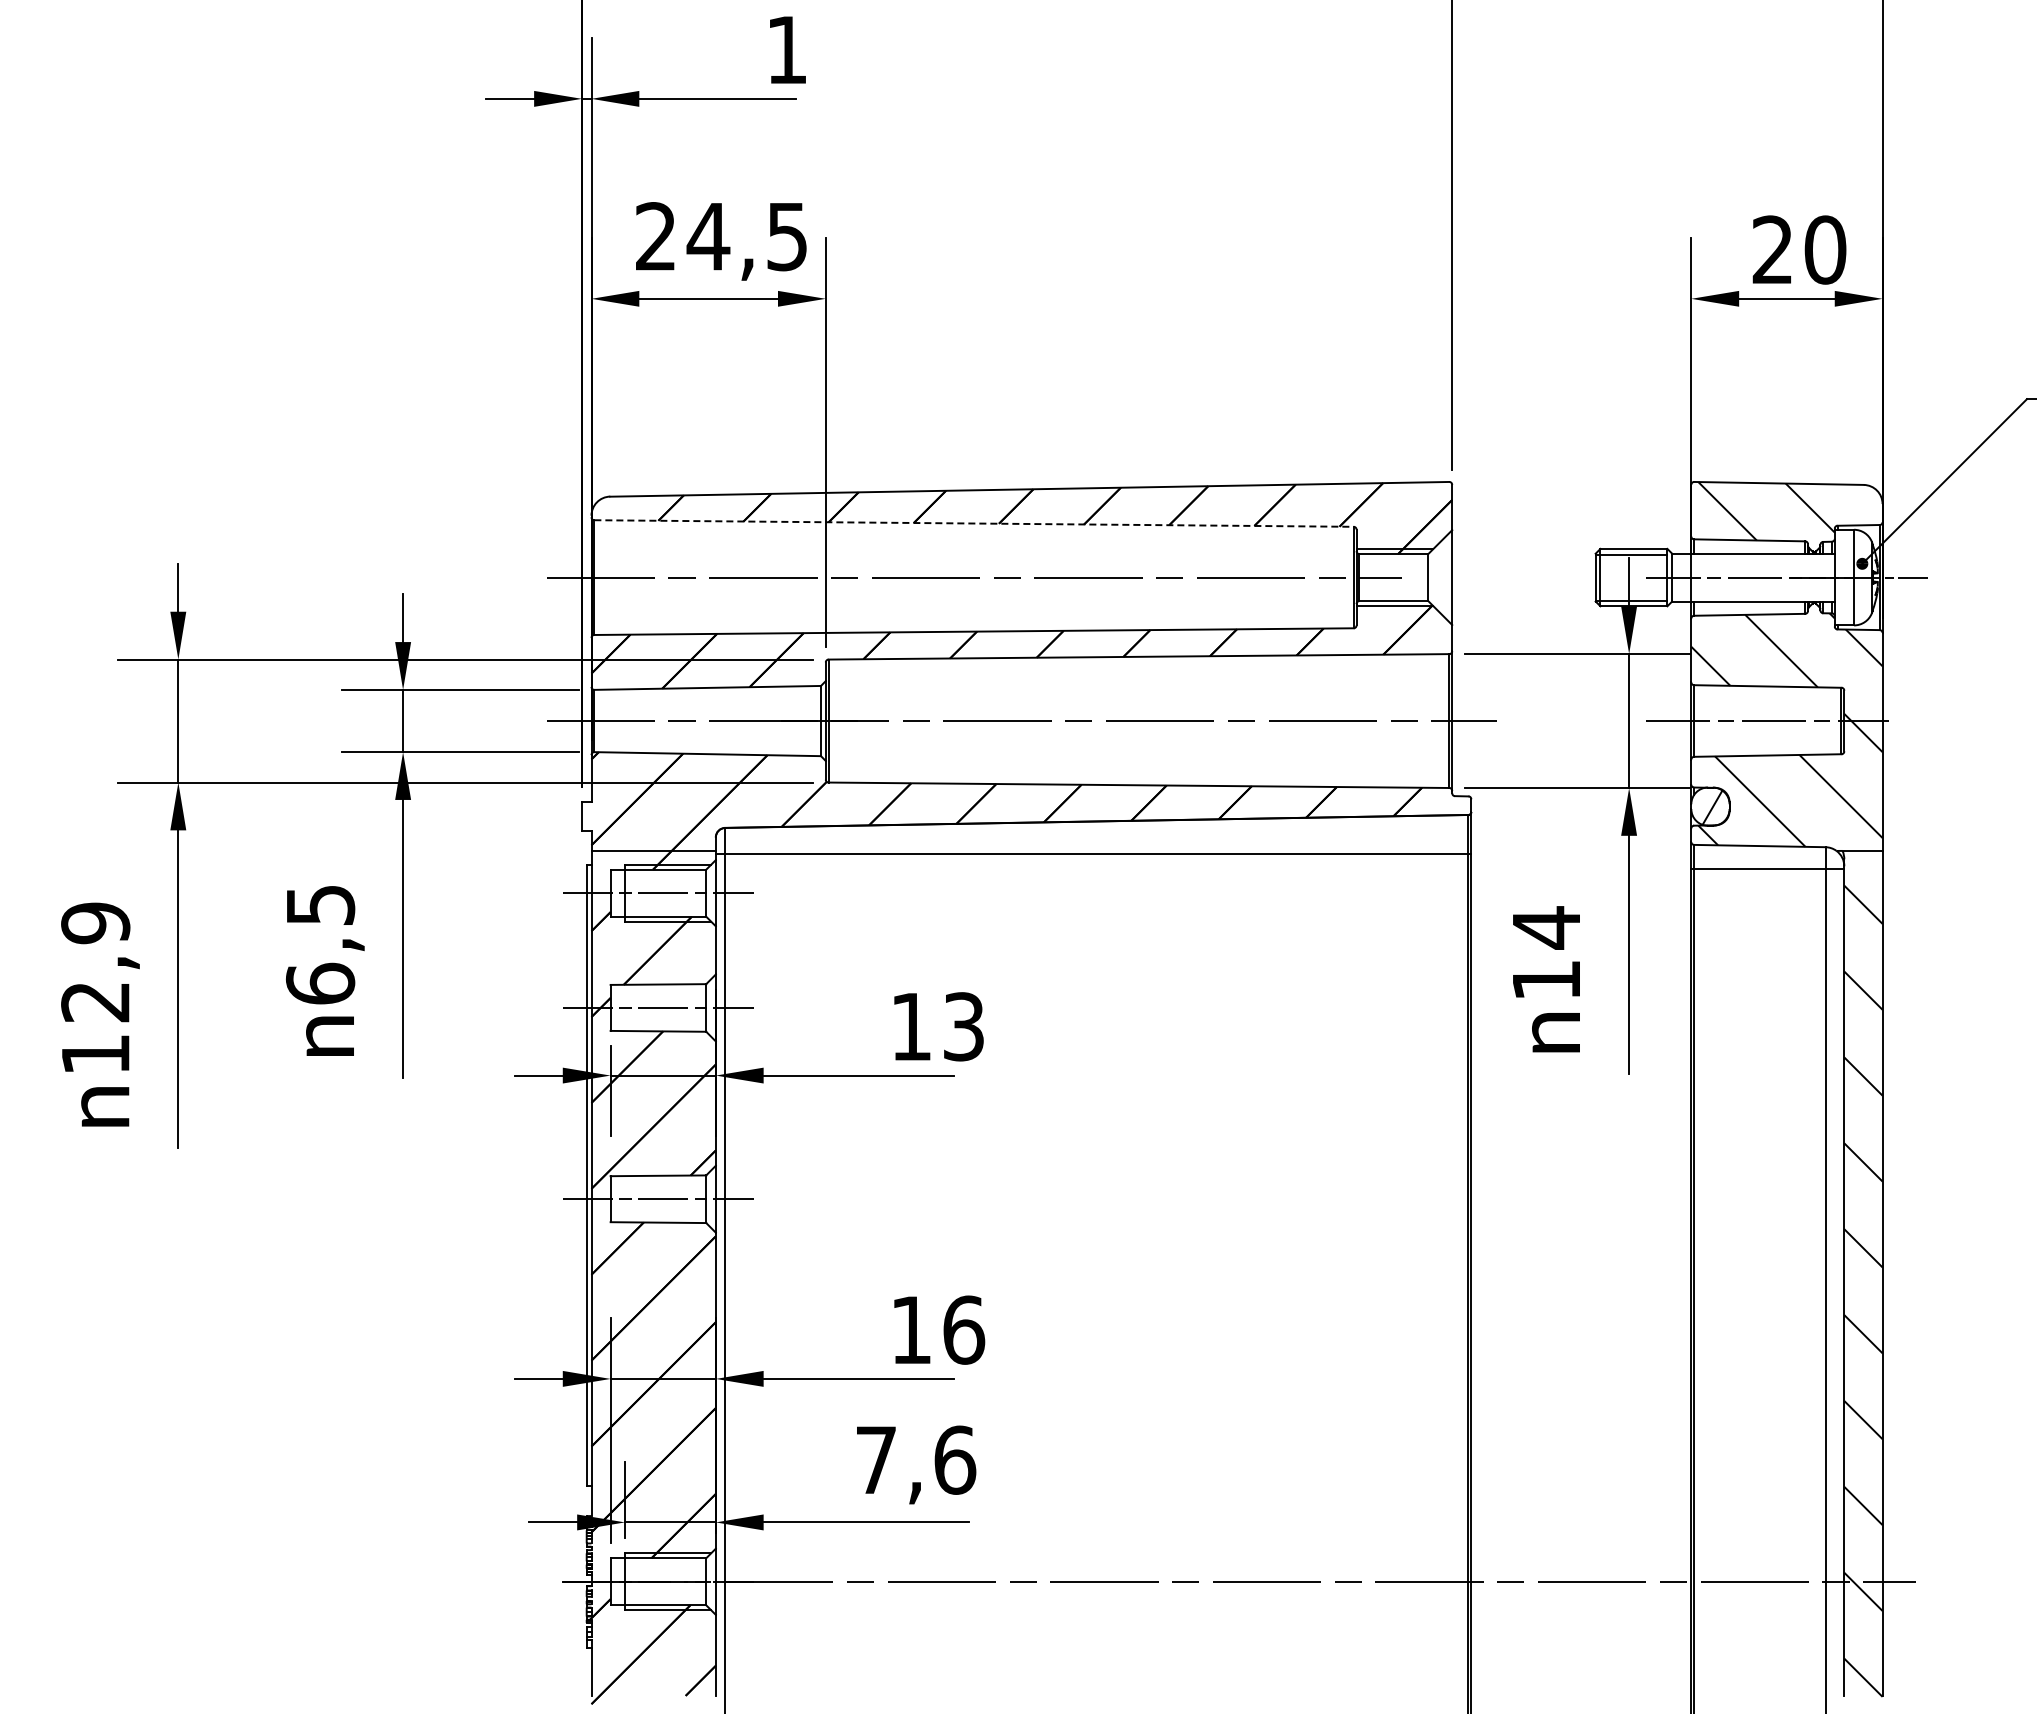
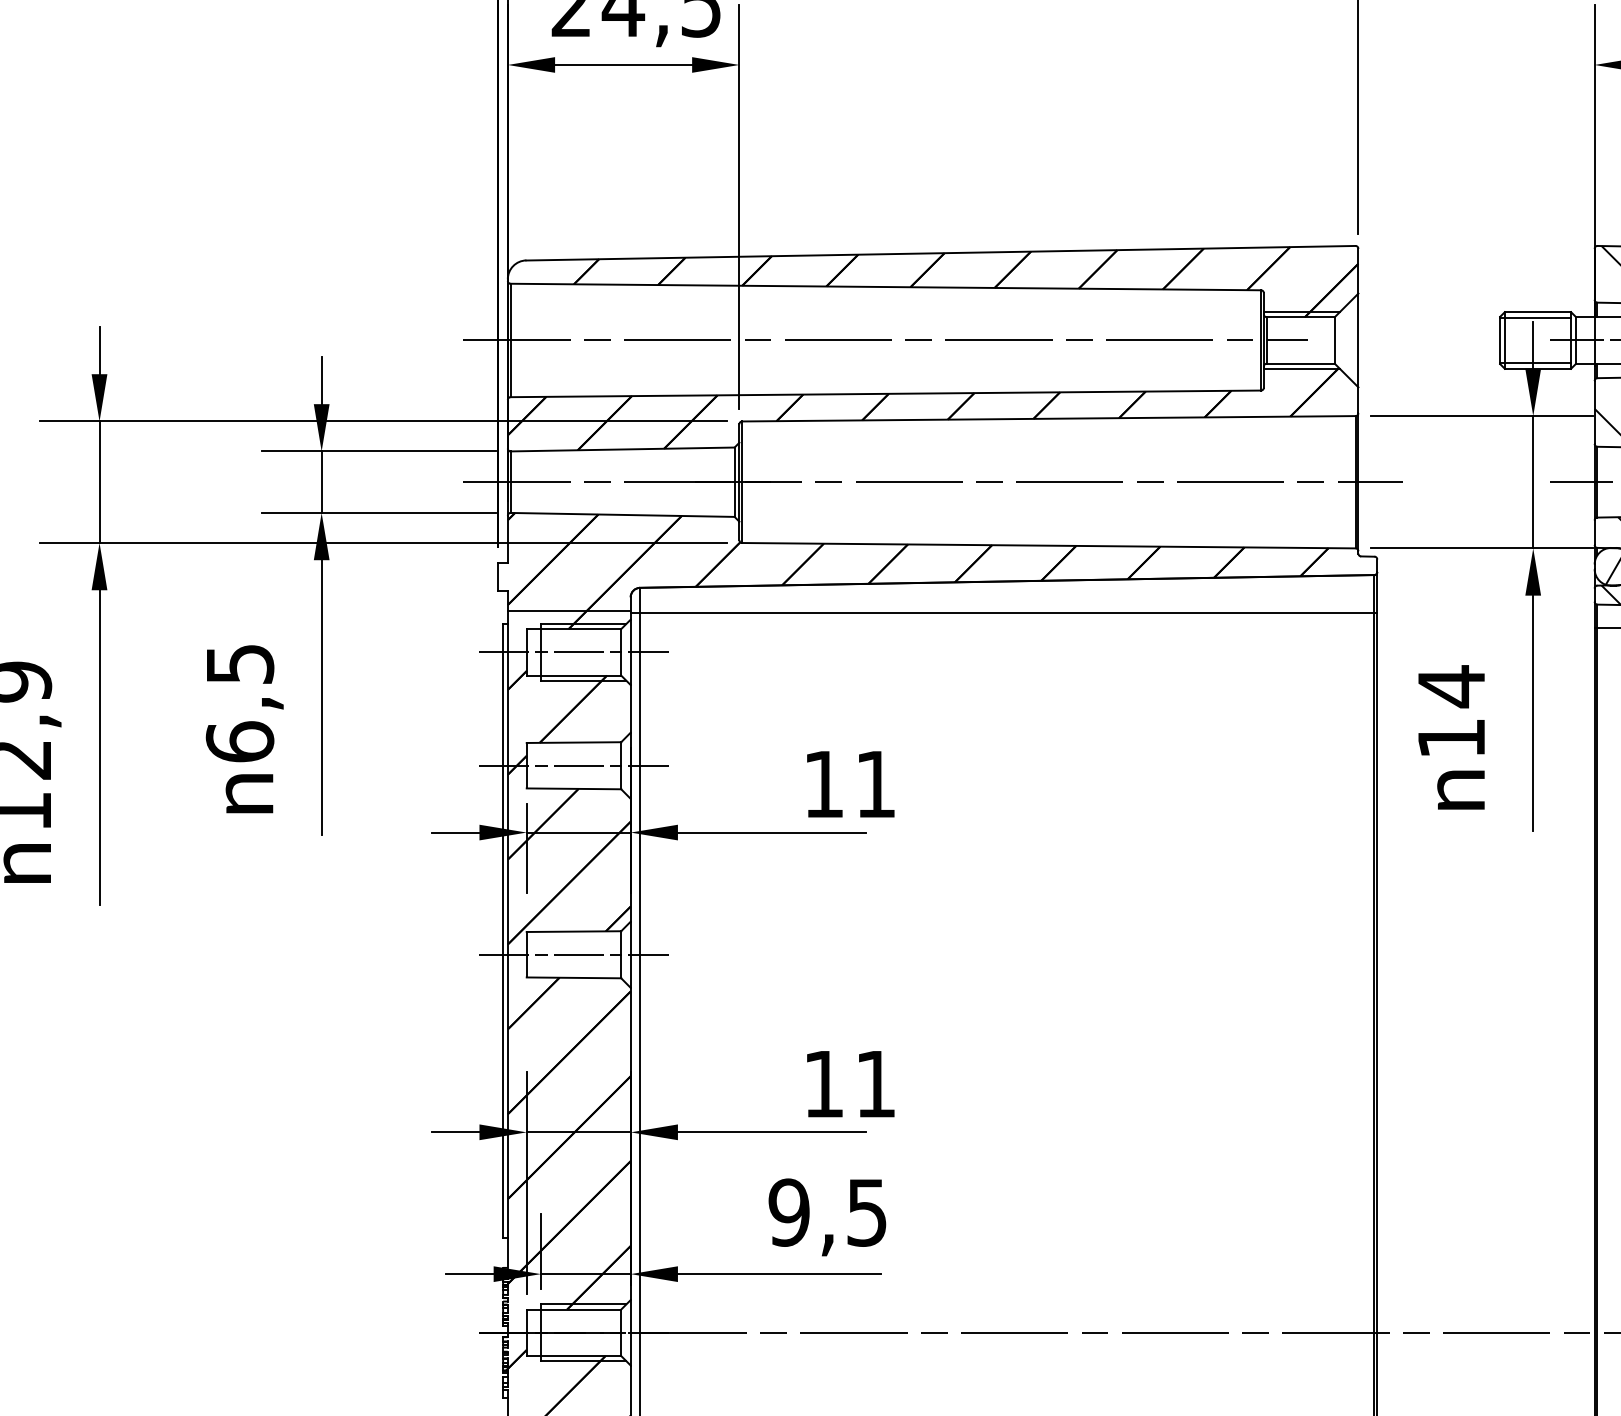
line: (974, 523) -> (886, 287), dashed -> solid
text: (963, 1026) -> (875, 784), 13 -> 11
text: (964, 1329) -> (876, 1083), 16 -> 11
text: (915, 1459) -> (828, 1211), 7,6 -> 9,5

